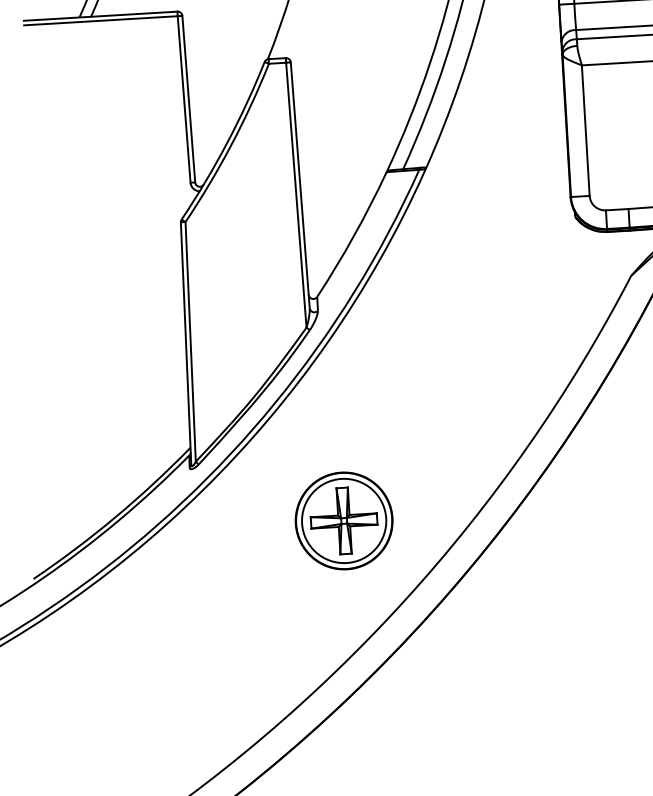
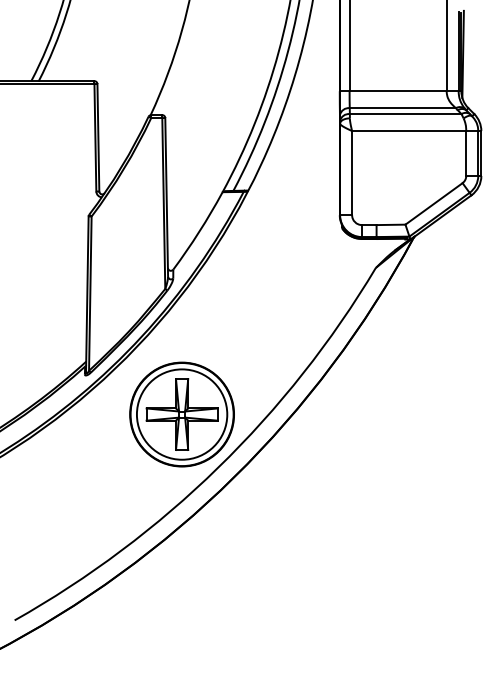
part: (343, 520) -> (181, 414), size x1.67

